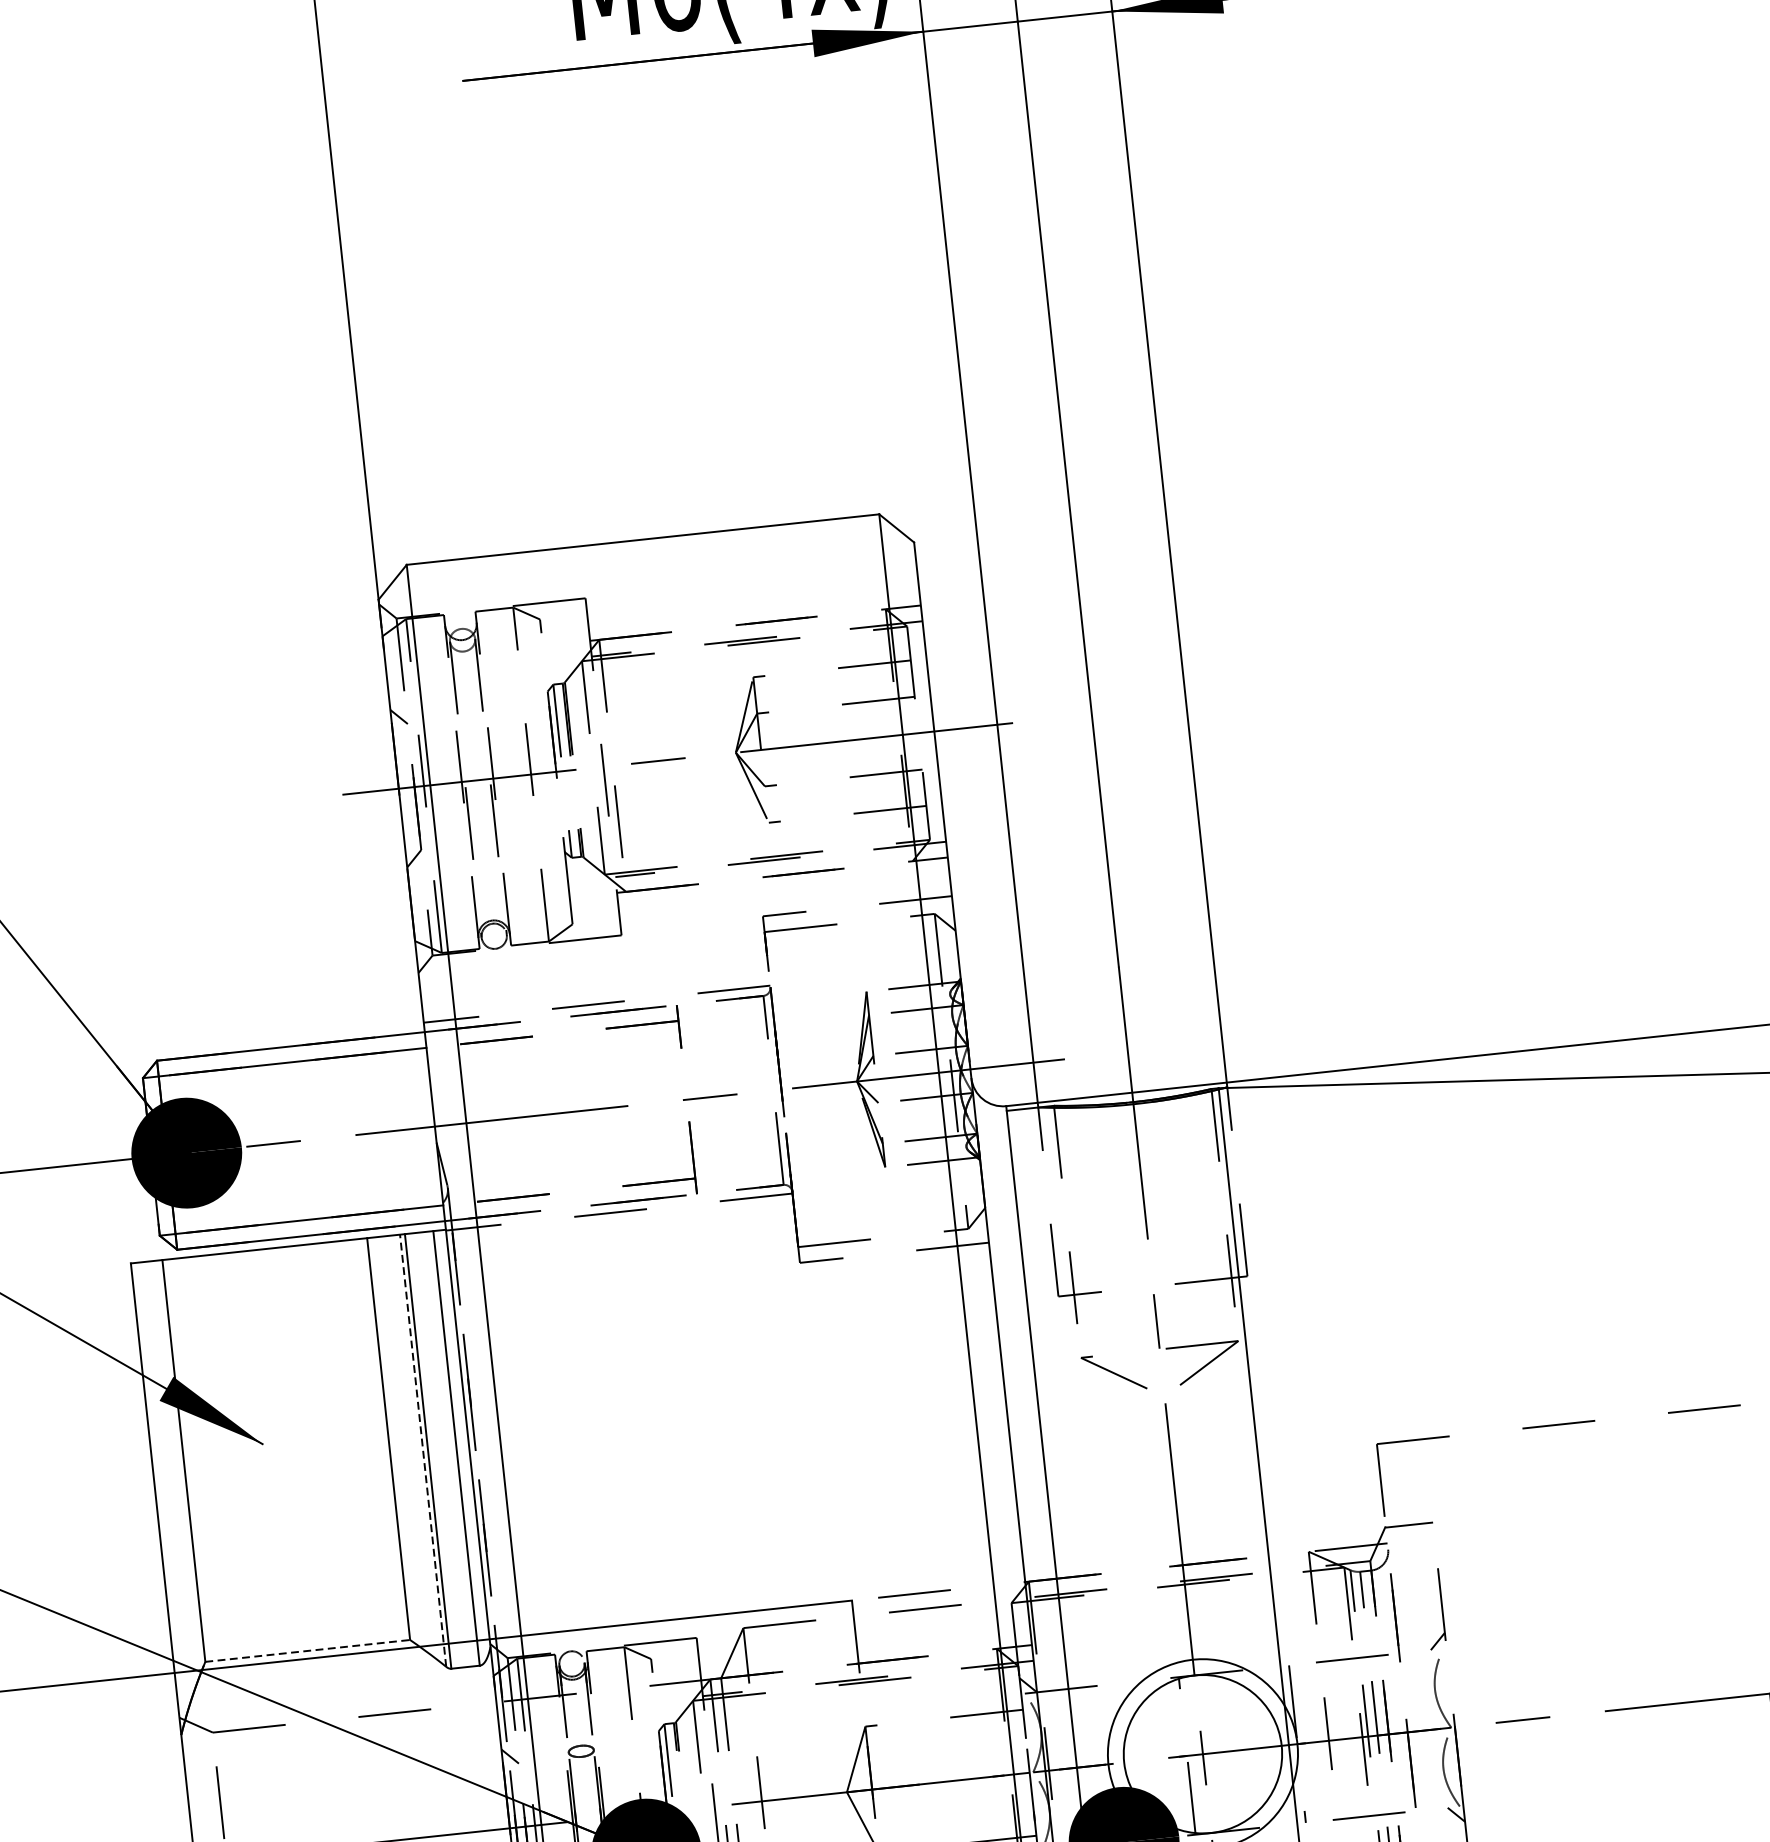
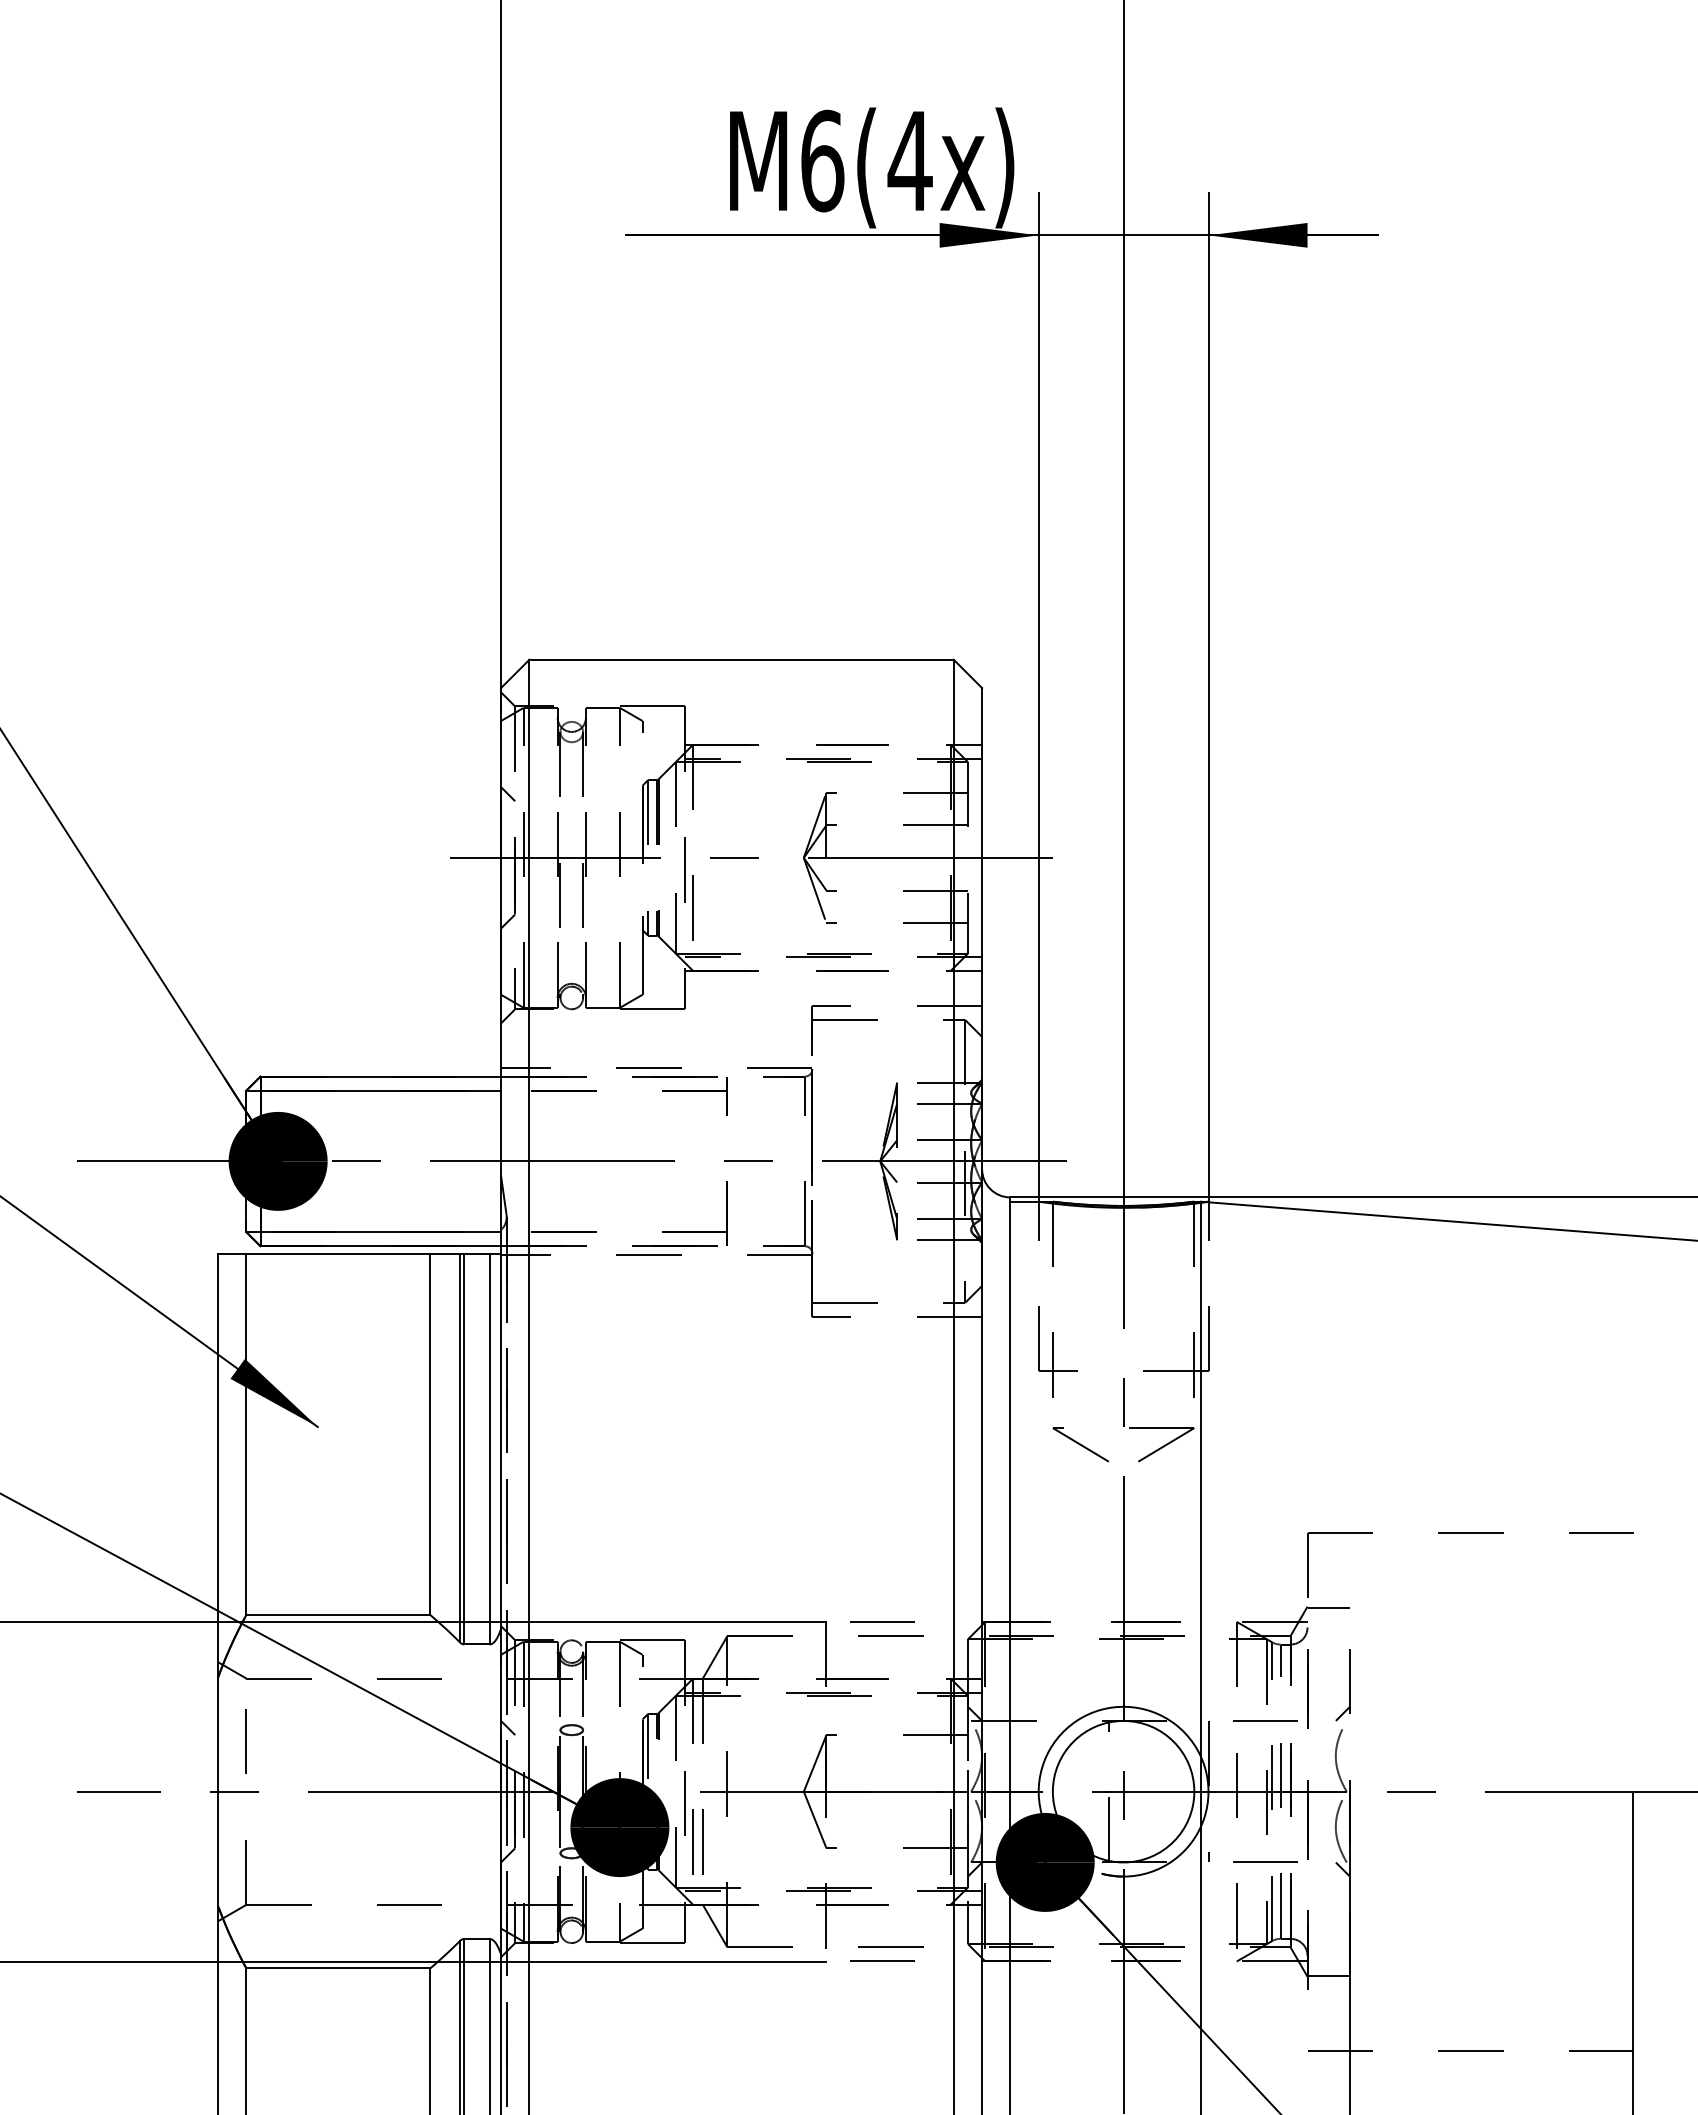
line: (422, 1450) -> (459, 1447), dashed -> solid
line: (307, 1650) -> (338, 1614), dashed -> solid

